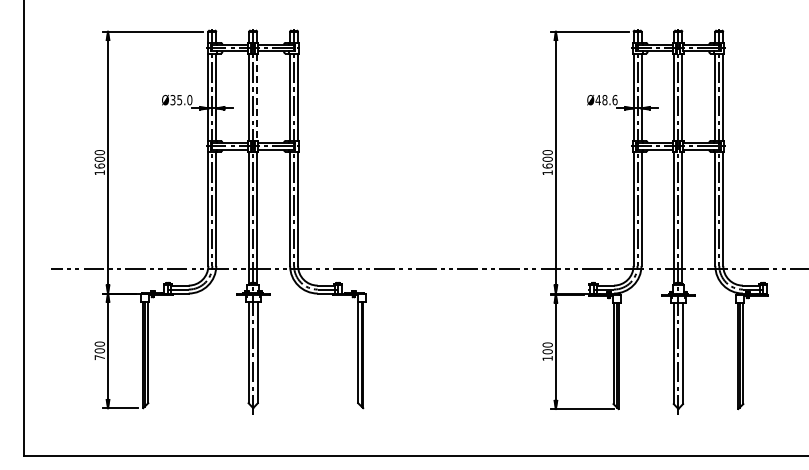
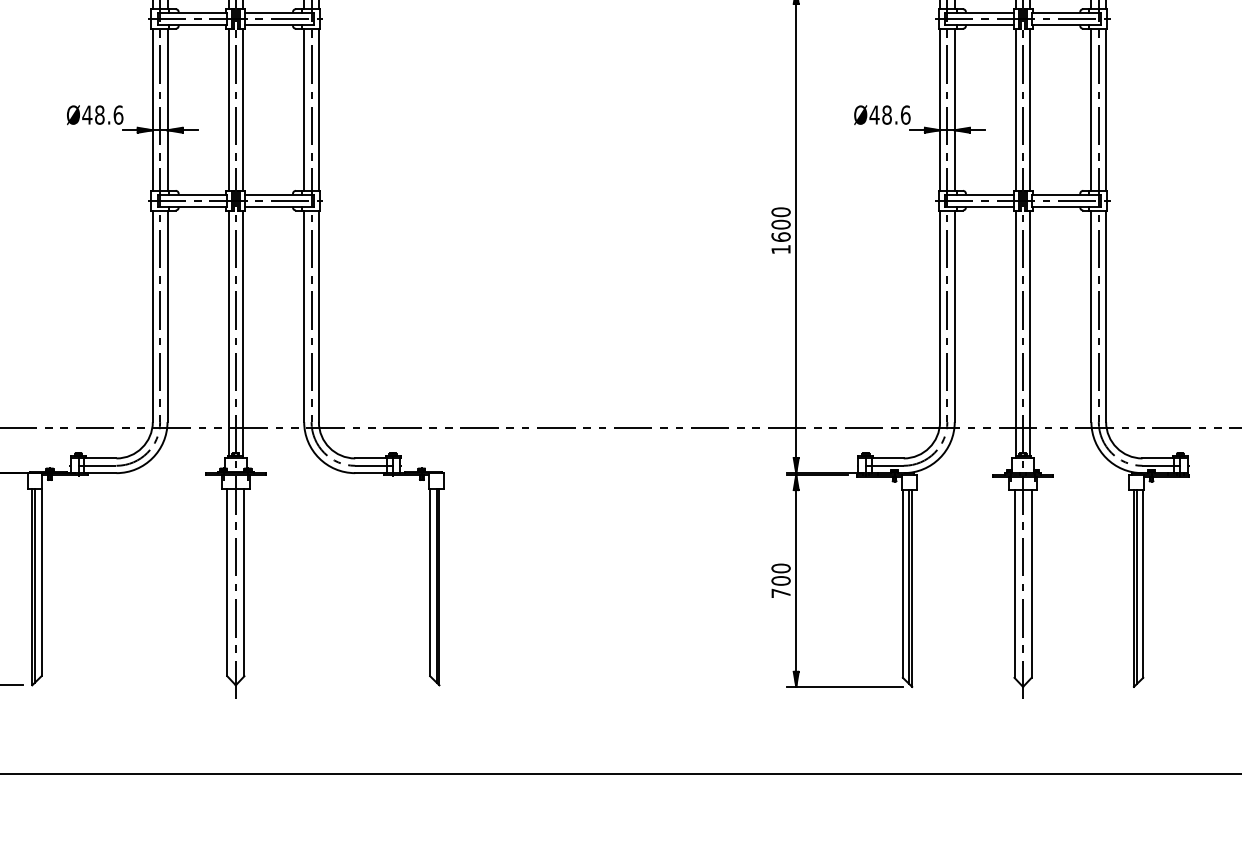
line: (257, 97) -> (243, 110), dashed -> solid
text: (181, 99) -> (103, 113), Ø35.0 -> Ø48.6
text: (547, 358) -> (780, 593), 100 -> 700

